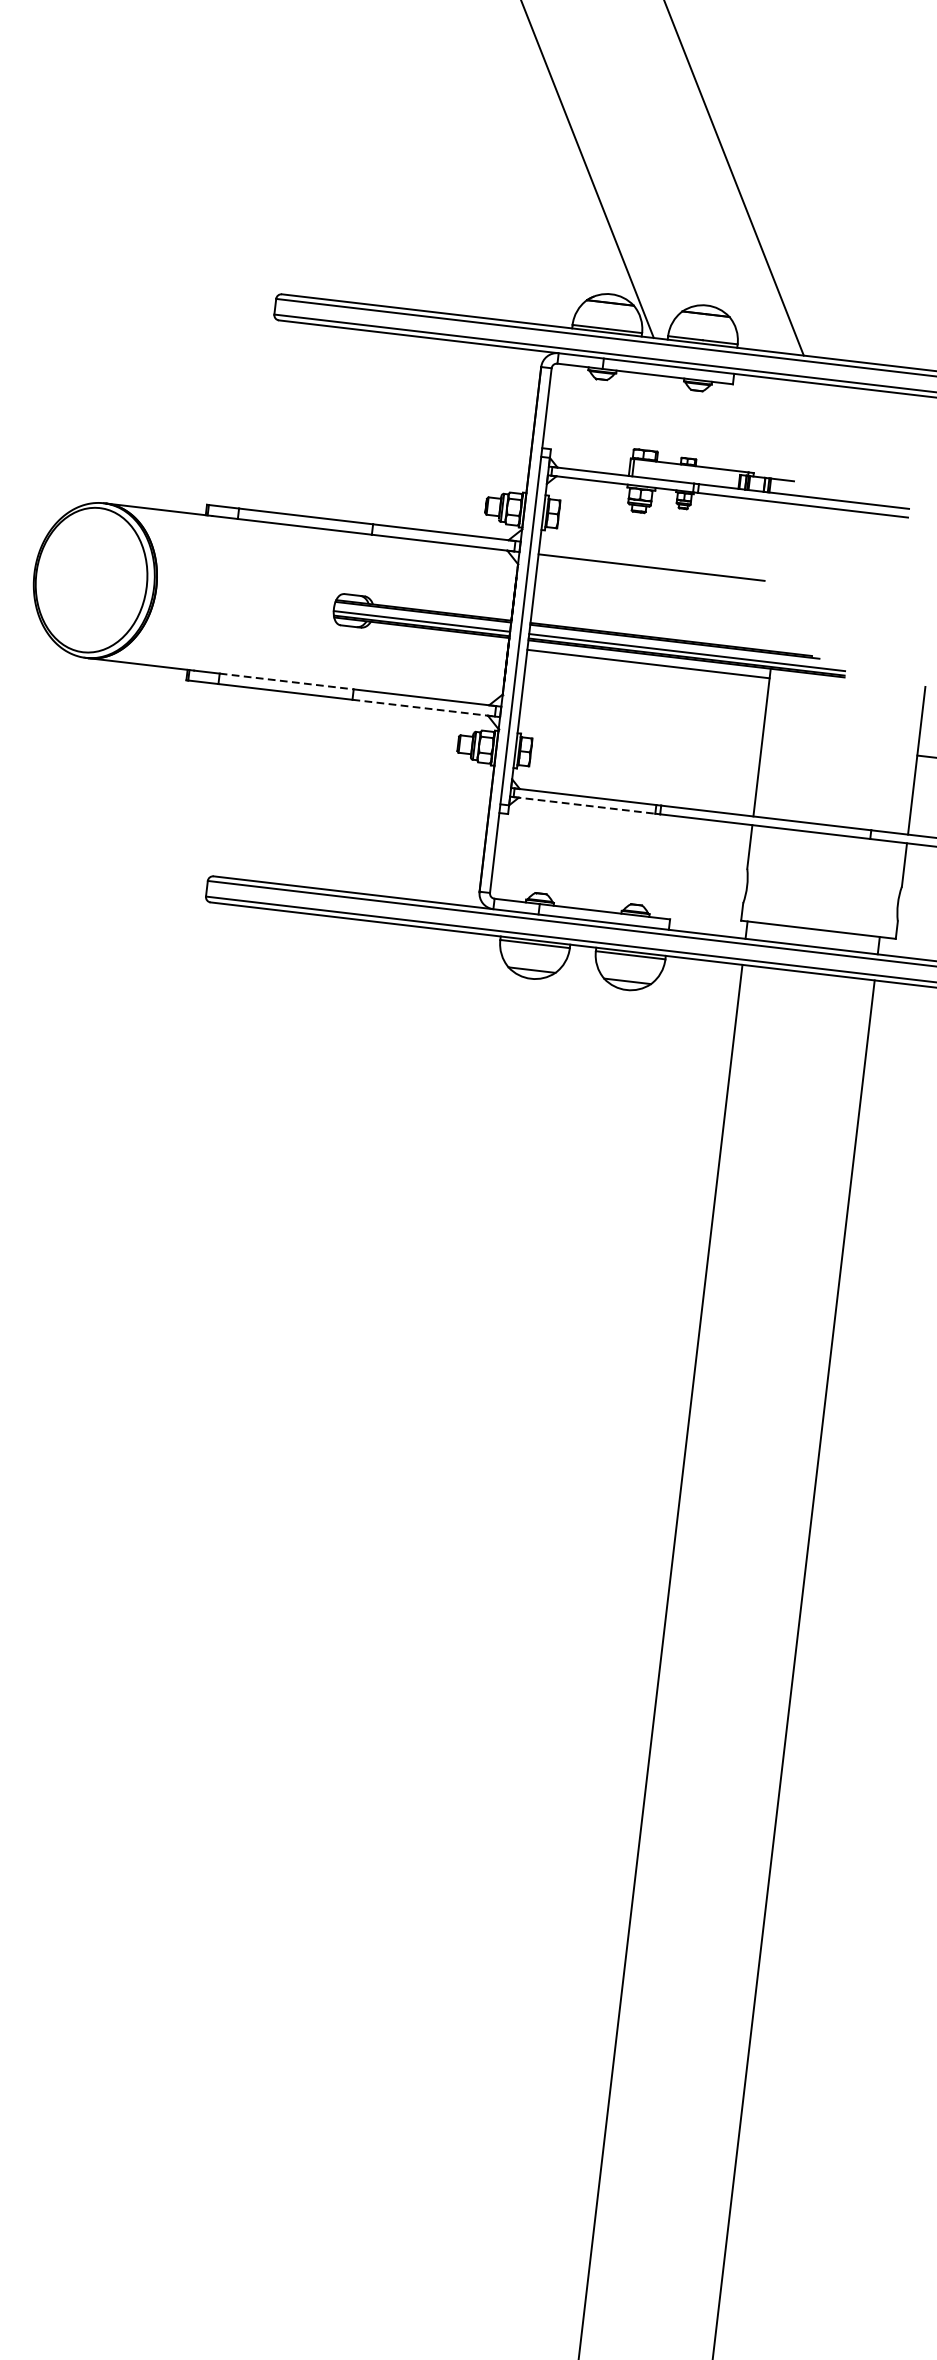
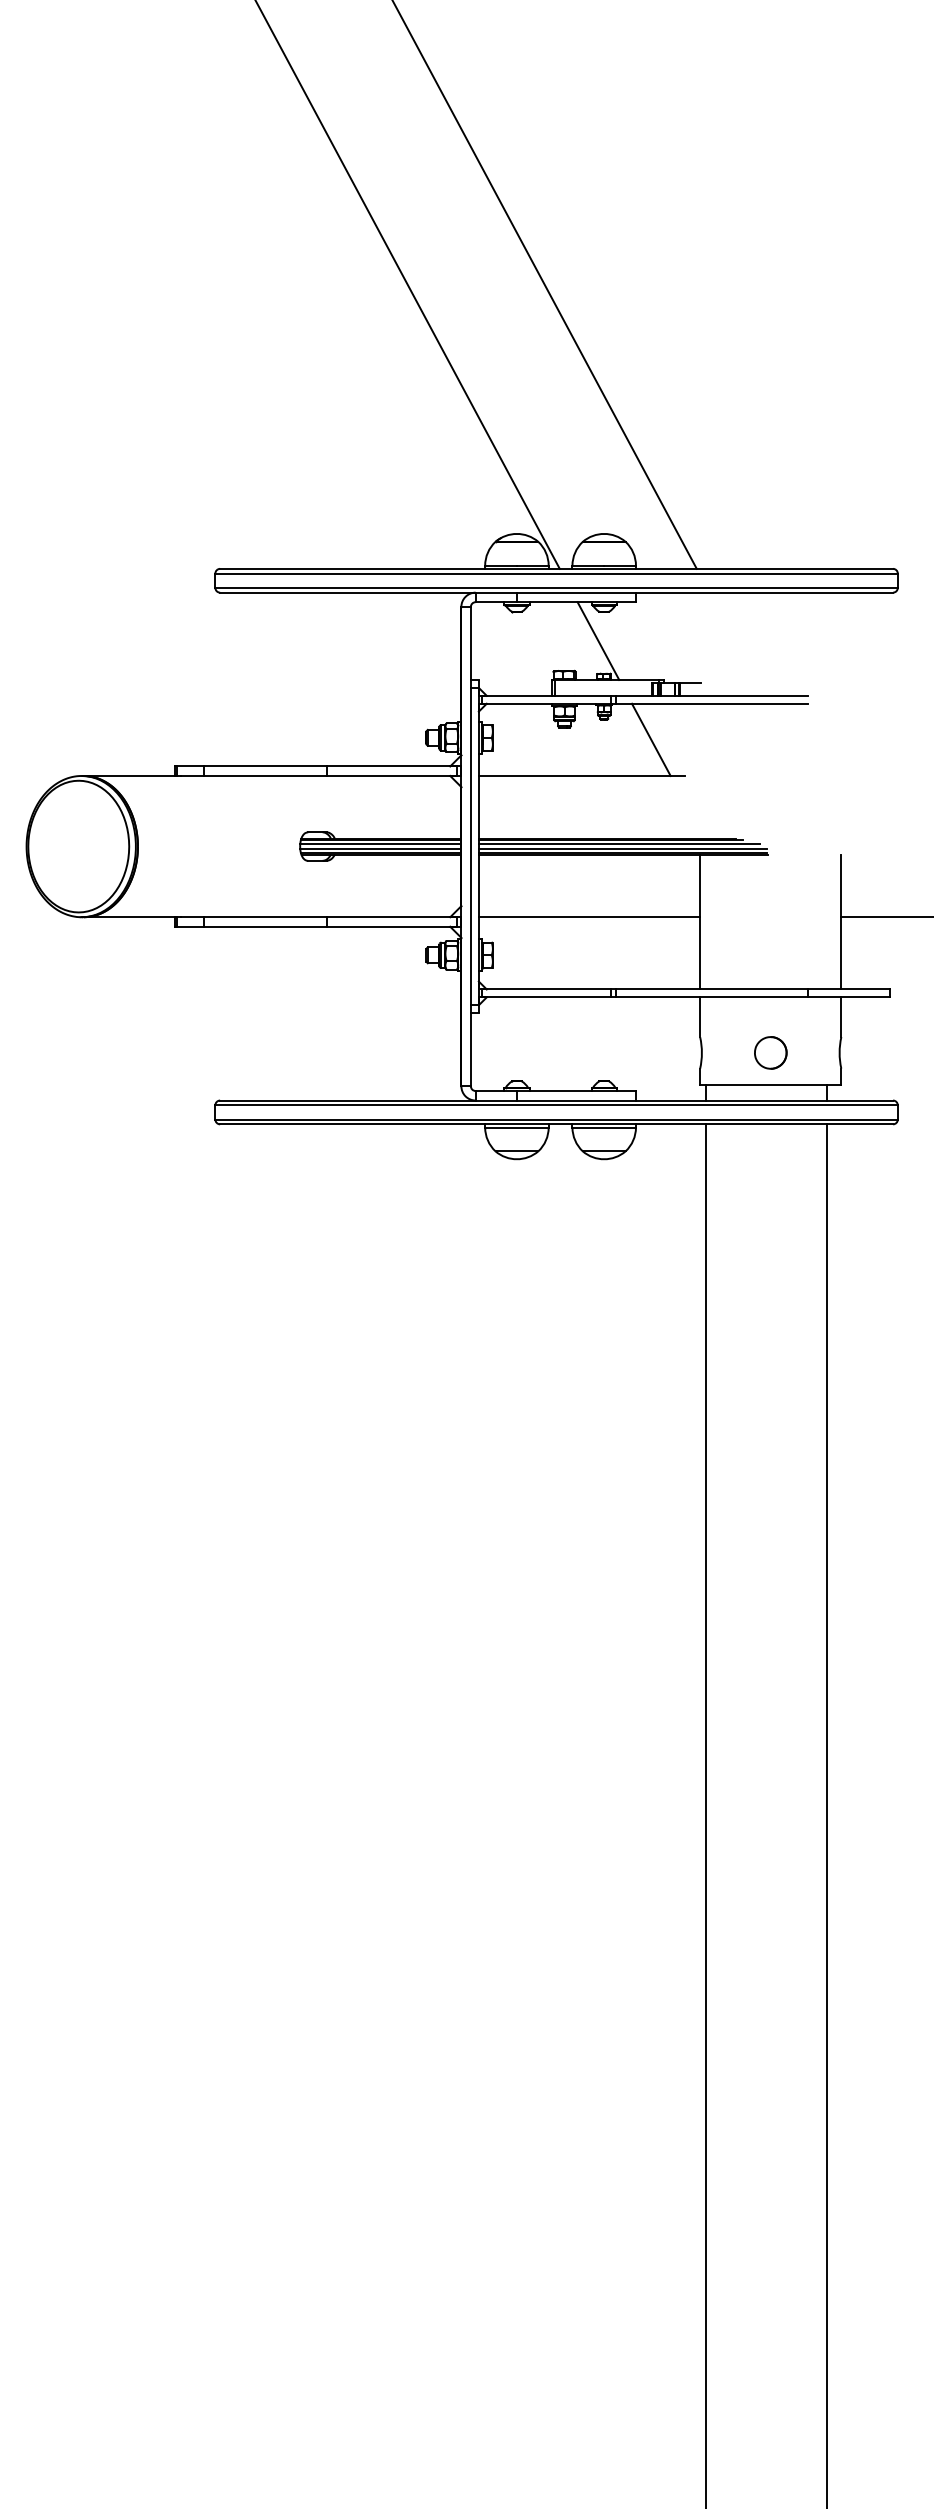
line: (687, 421) -> (598, 640), added
line: (731, 536) -> (650, 739), added
line: (422, 616) -> (380, 844), added
line: (682, 647) -> (618, 844), added
line: (648, 664) -> (589, 917), moved
line: (286, 681) -> (265, 917), dashed -> solid
line: (424, 707) -> (392, 926), dashed -> solid
line: (584, 805) -> (546, 997), dashed -> solid
part: (822, 894) -> (770, 1052), added

